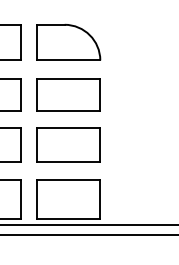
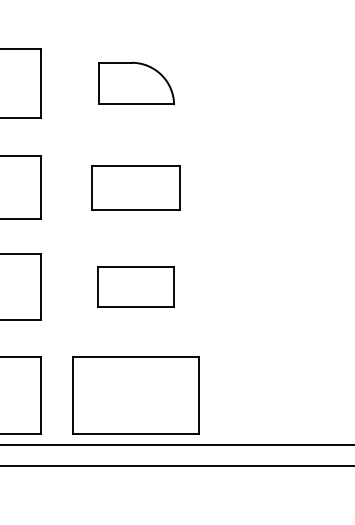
part: (68, 41) -> (135, 82), size x0.6
part: (68, 94) -> (135, 187), size x0.7
part: (68, 144) -> (135, 286), size x0.6

